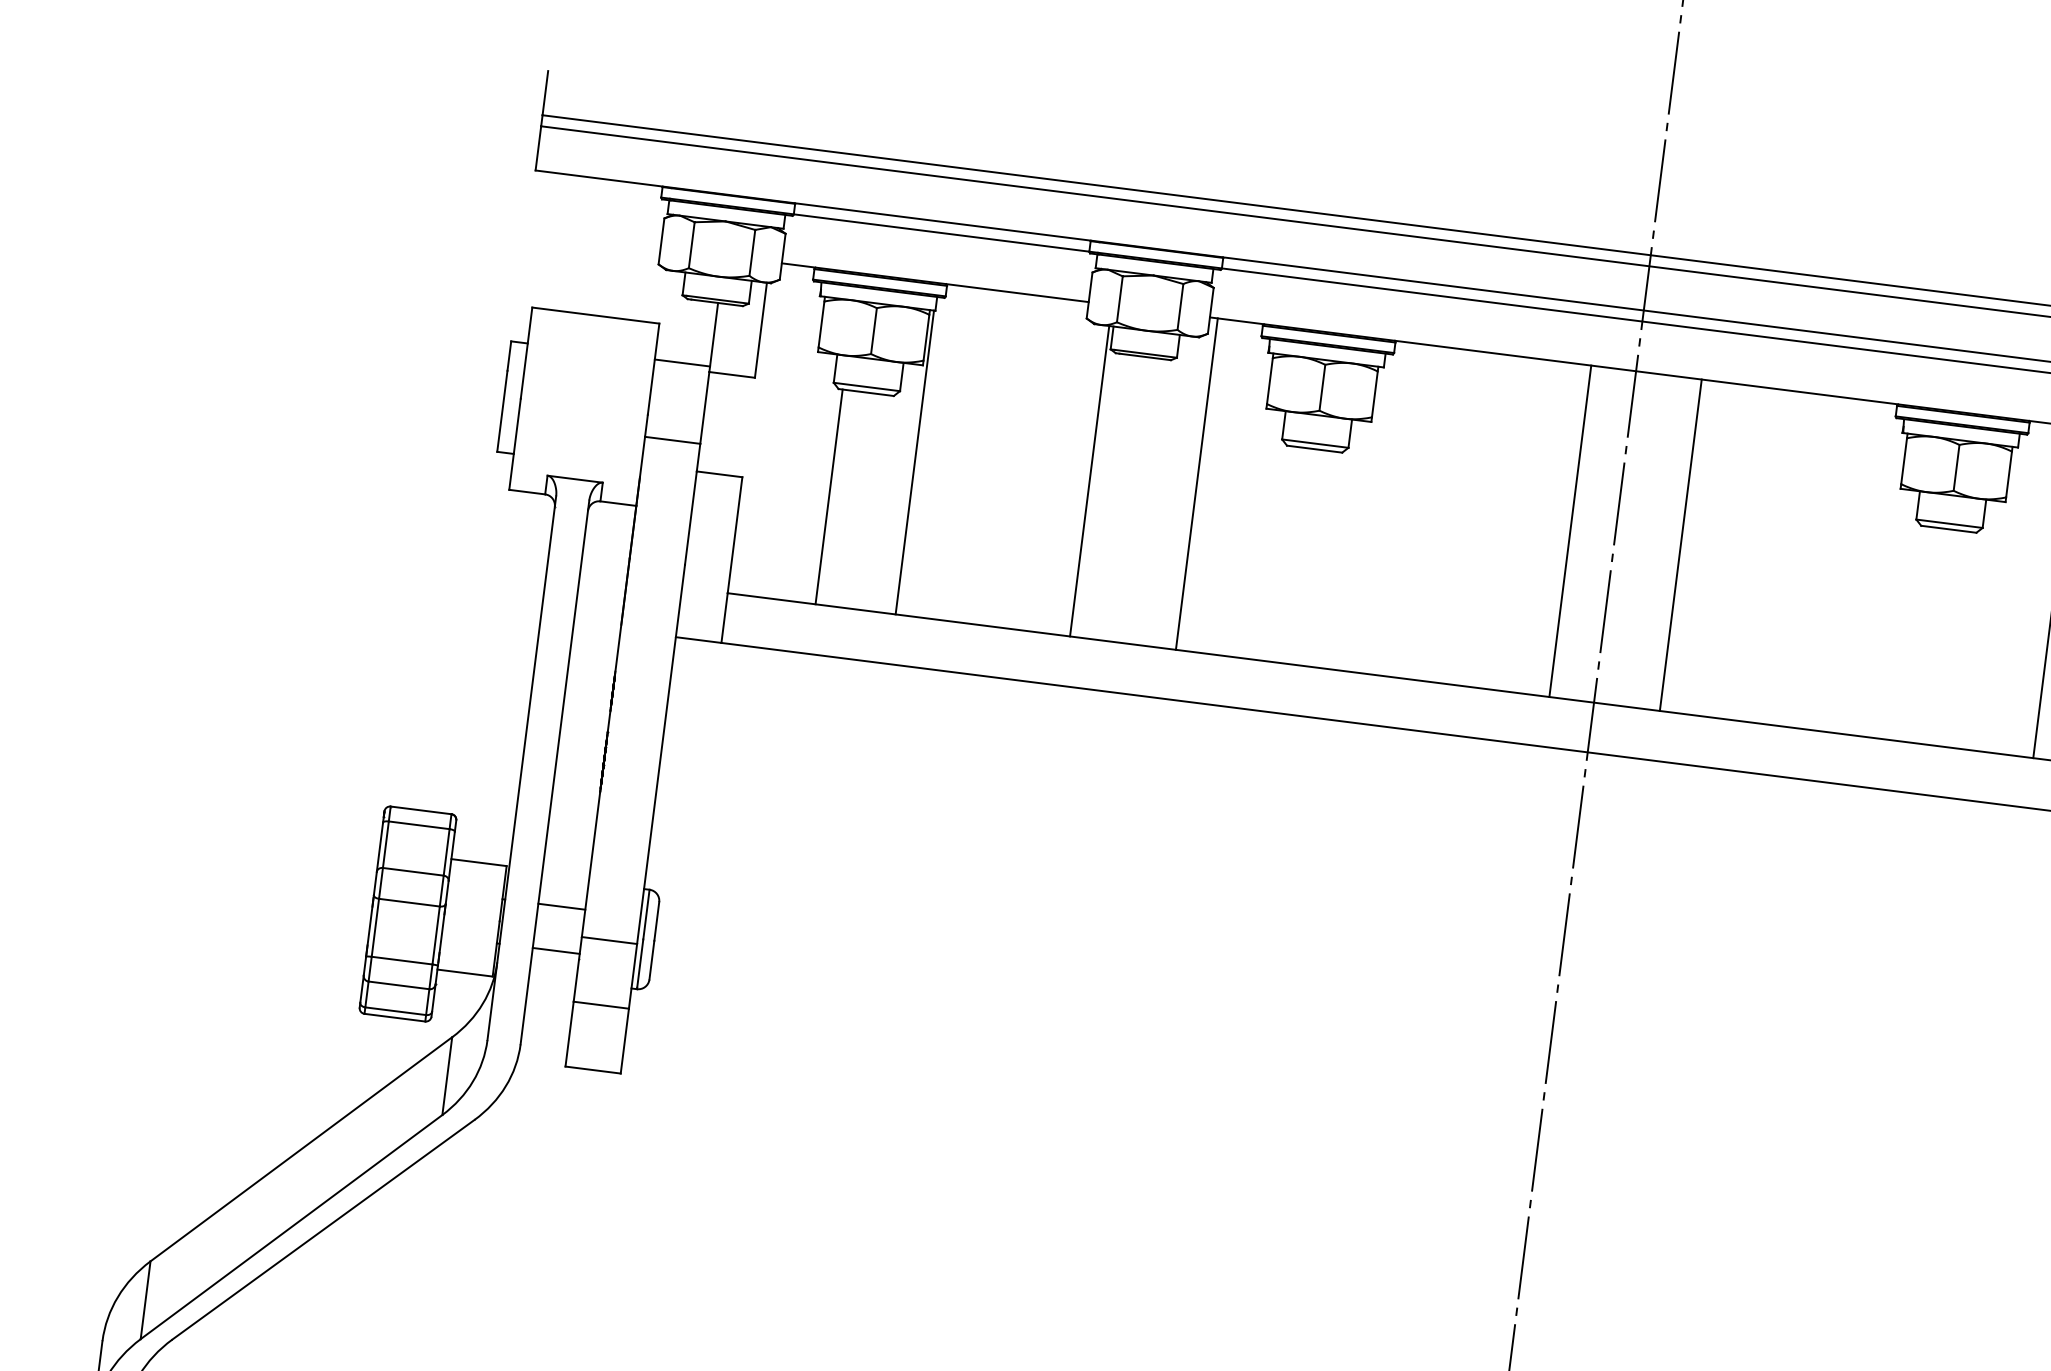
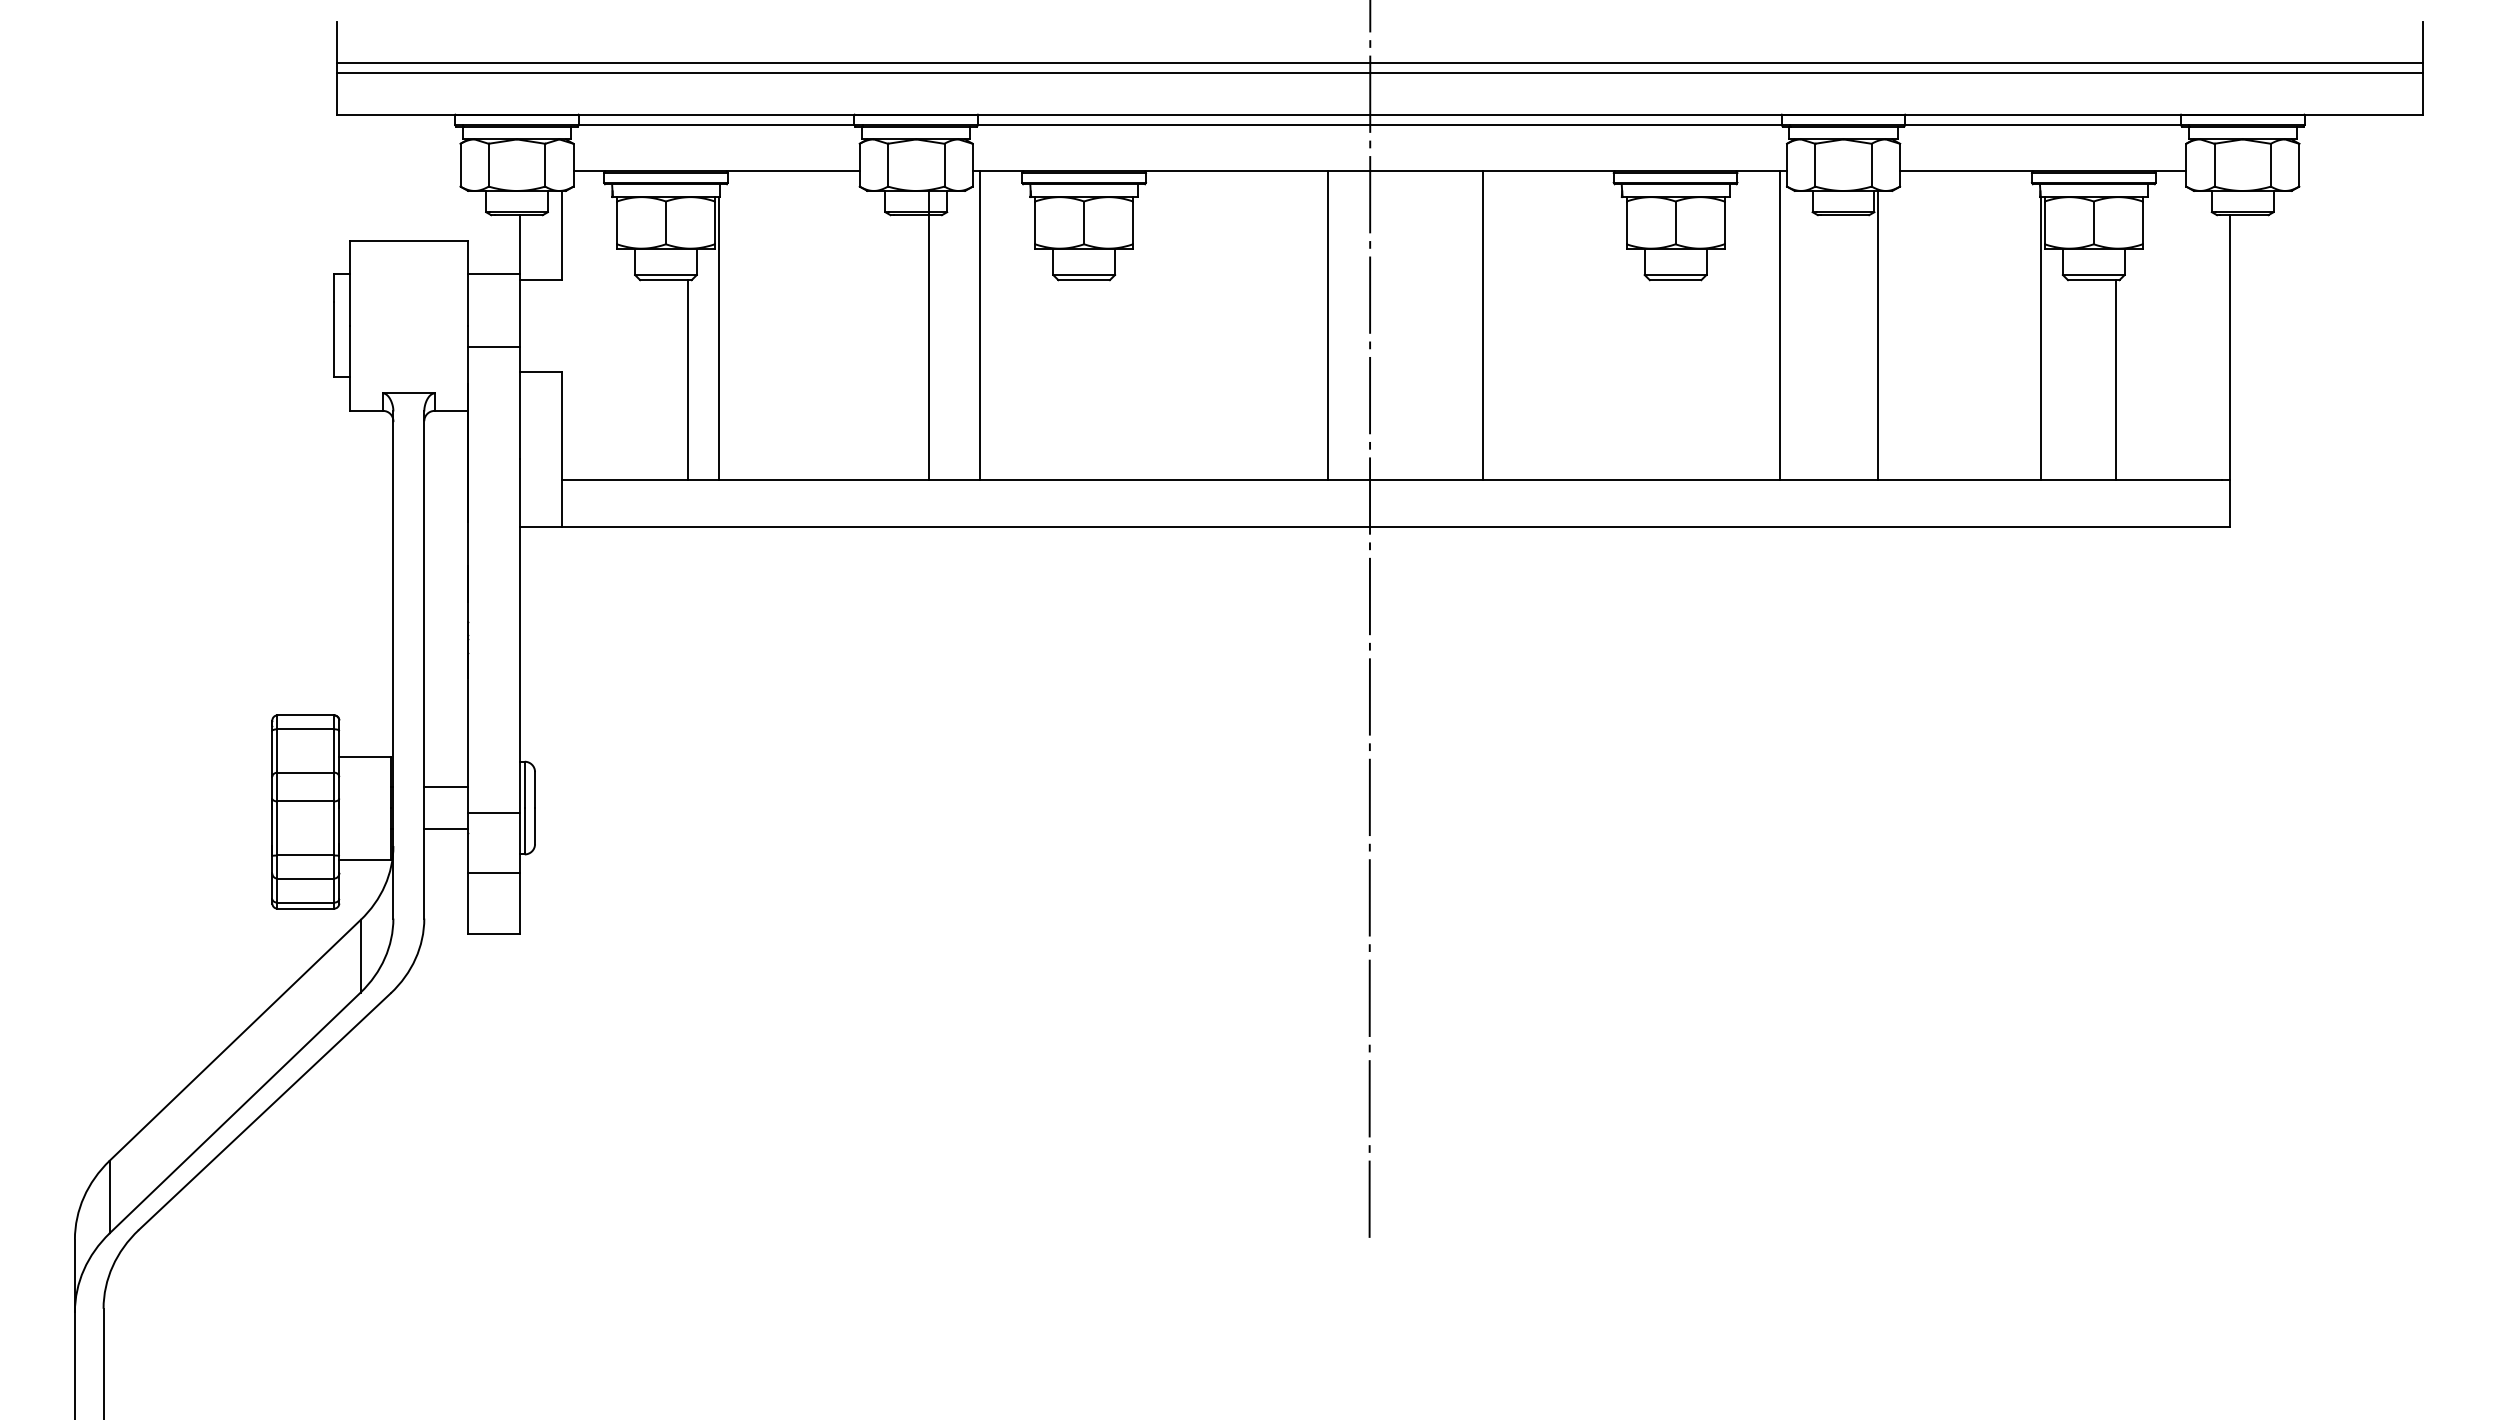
line: (1089, 481) -> (929, 335), moved
line: (829, 497) -> (688, 380), moved
line: (1680, 544) -> (1483, 325), moved

